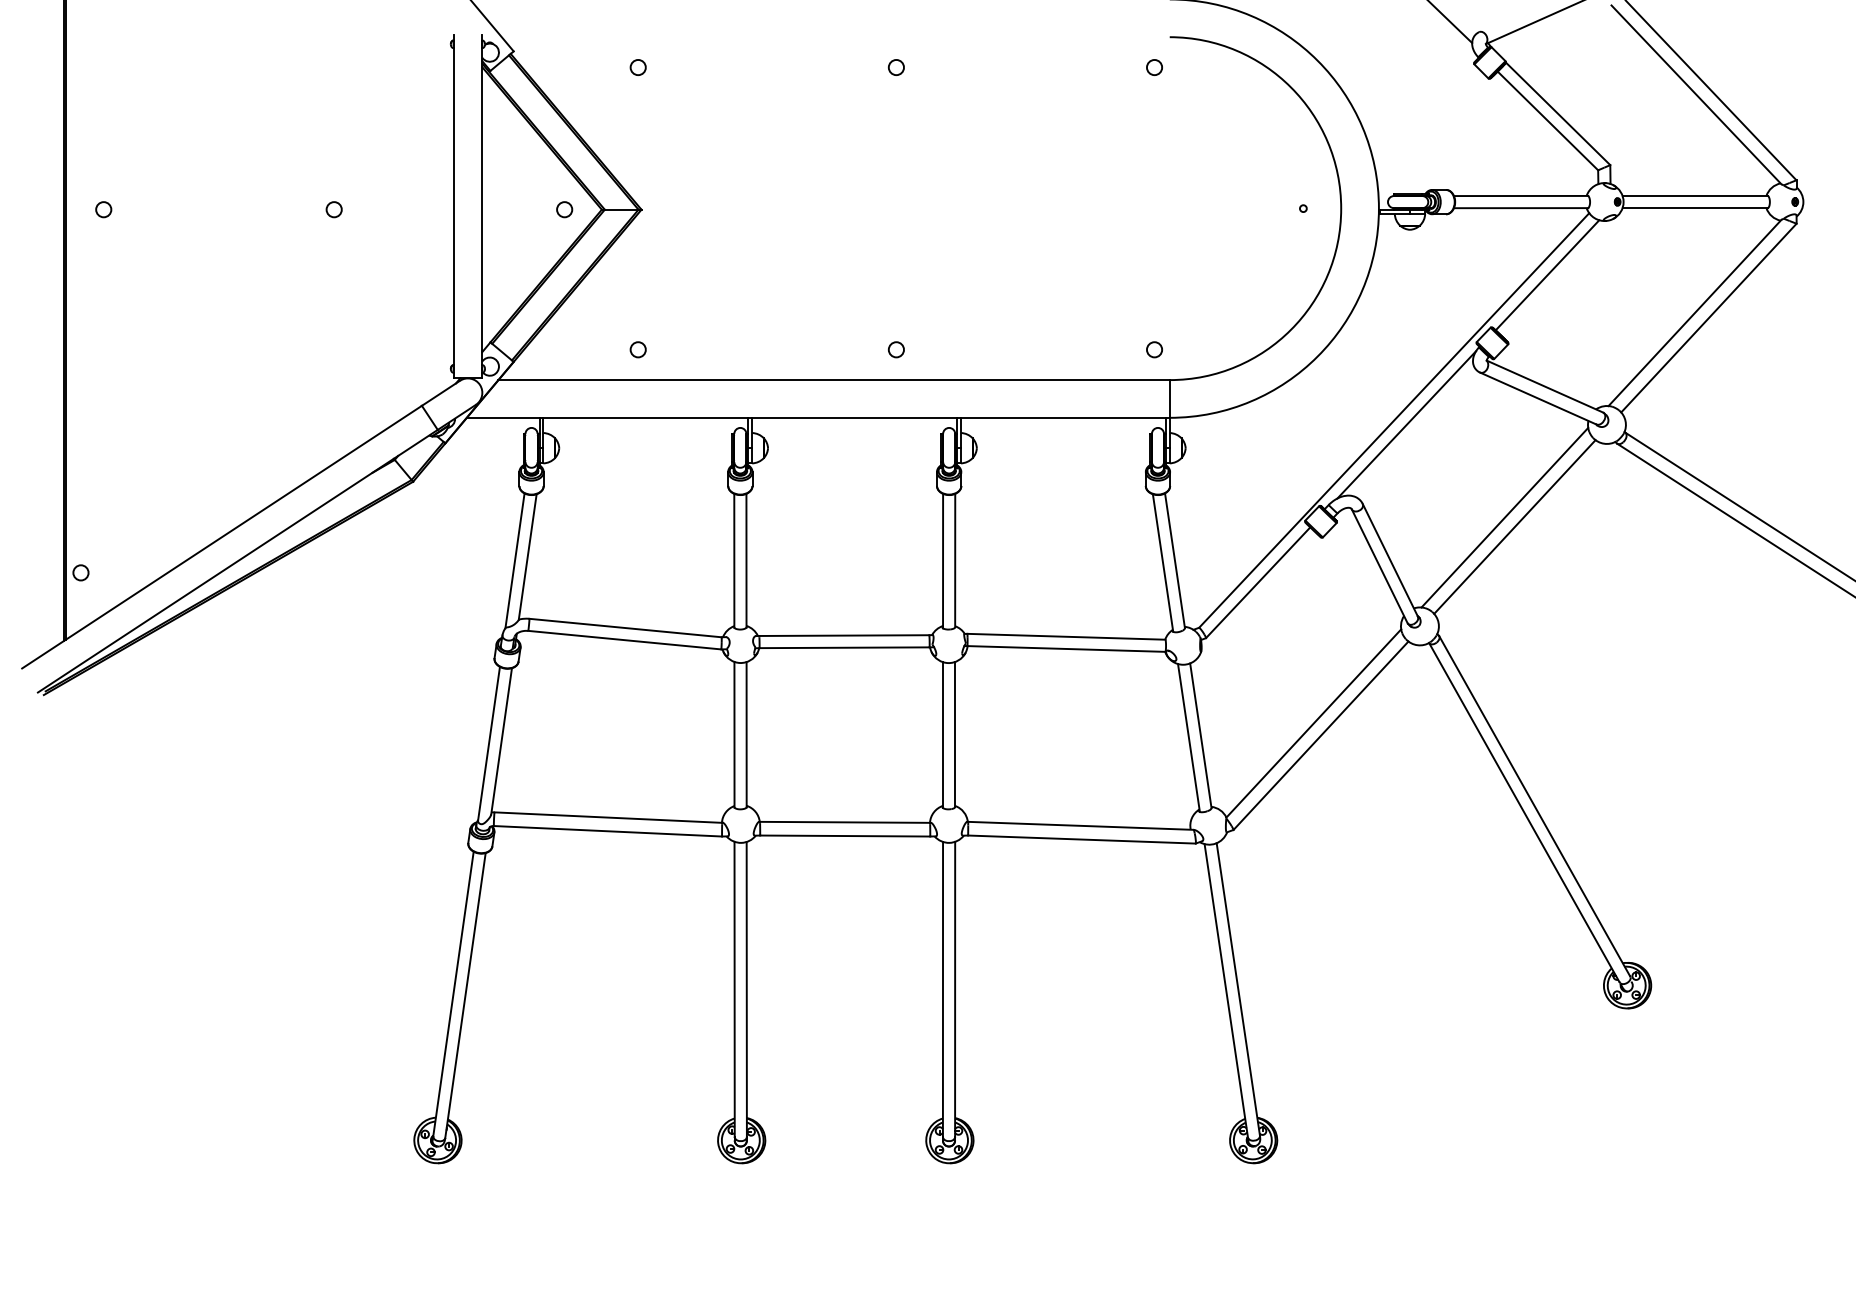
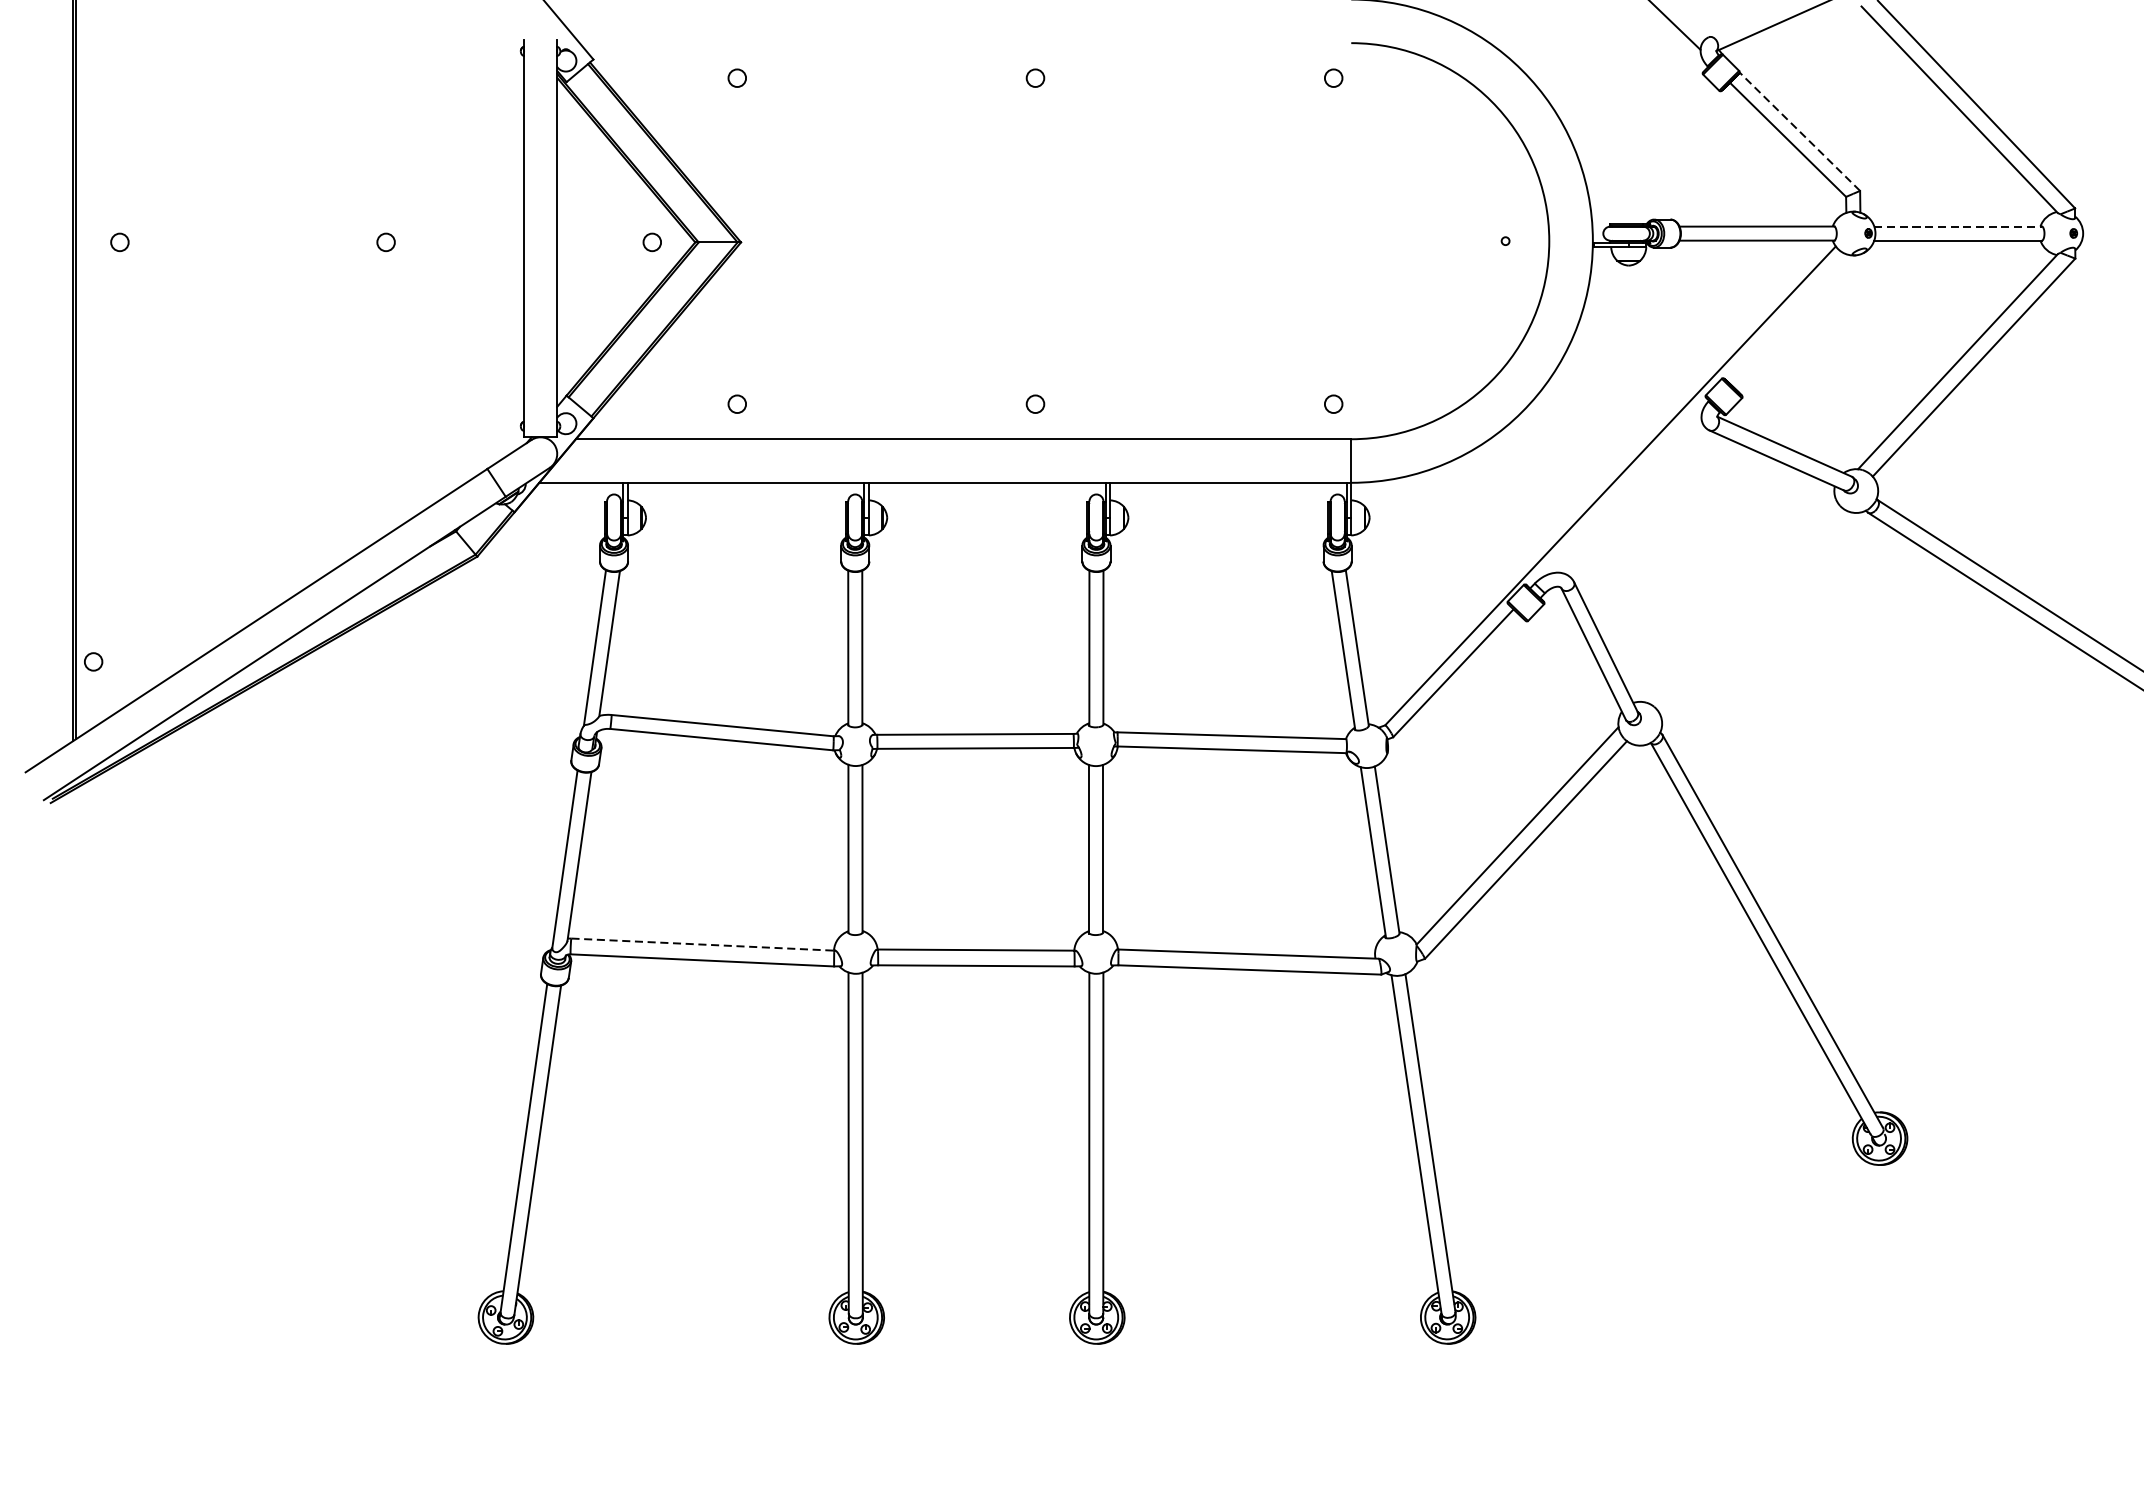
line: (1557, 113) -> (1799, 131), solid -> dashed
line: (1695, 195) -> (1958, 226), solid -> dashed
line: (1547, 275) -> (1787, 318), removed
line: (1406, 424) -> (1624, 490), removed
line: (1504, 517) -> (1737, 597), removed
line: (1514, 526) -> (1749, 608), removed
line: (608, 817) -> (702, 944), solid -> dashed

